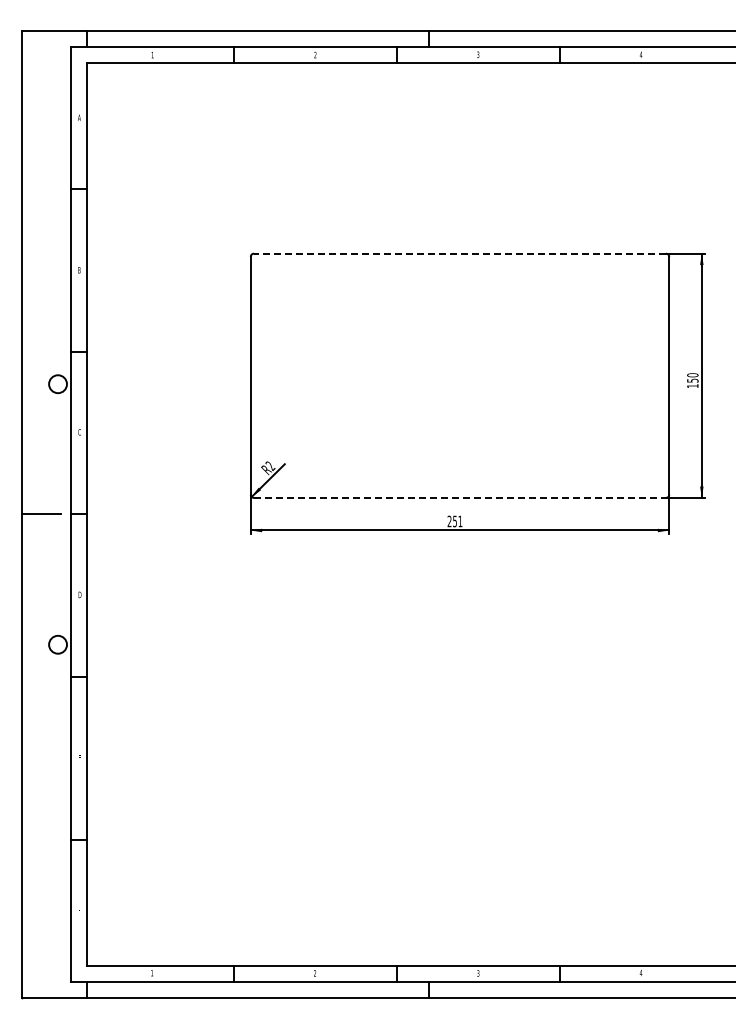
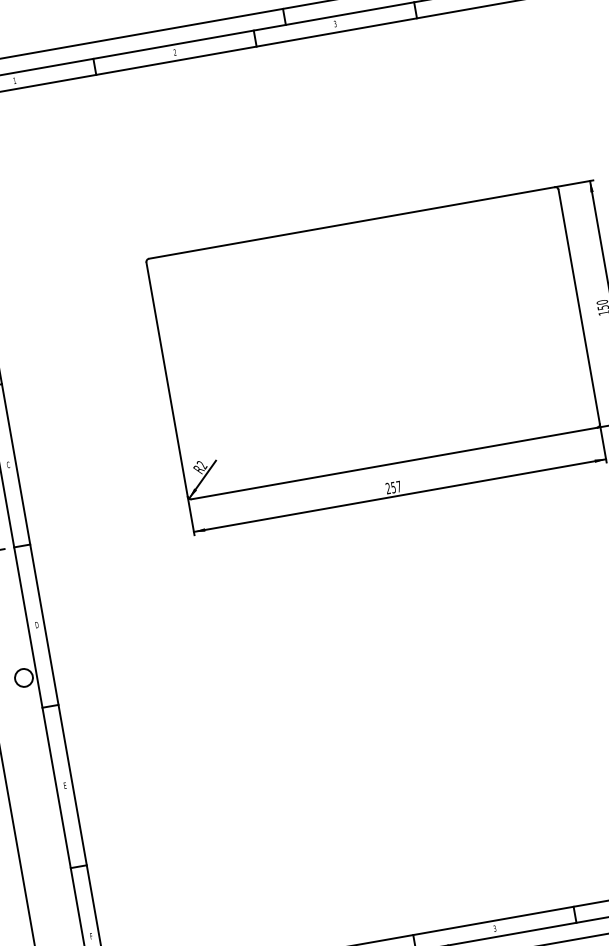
line: (460, 253) -> (352, 222), dashed -> solid
line: (460, 497) -> (394, 463), dashed -> solid
text: (460, 521) -> (398, 486), 251 -> 257

